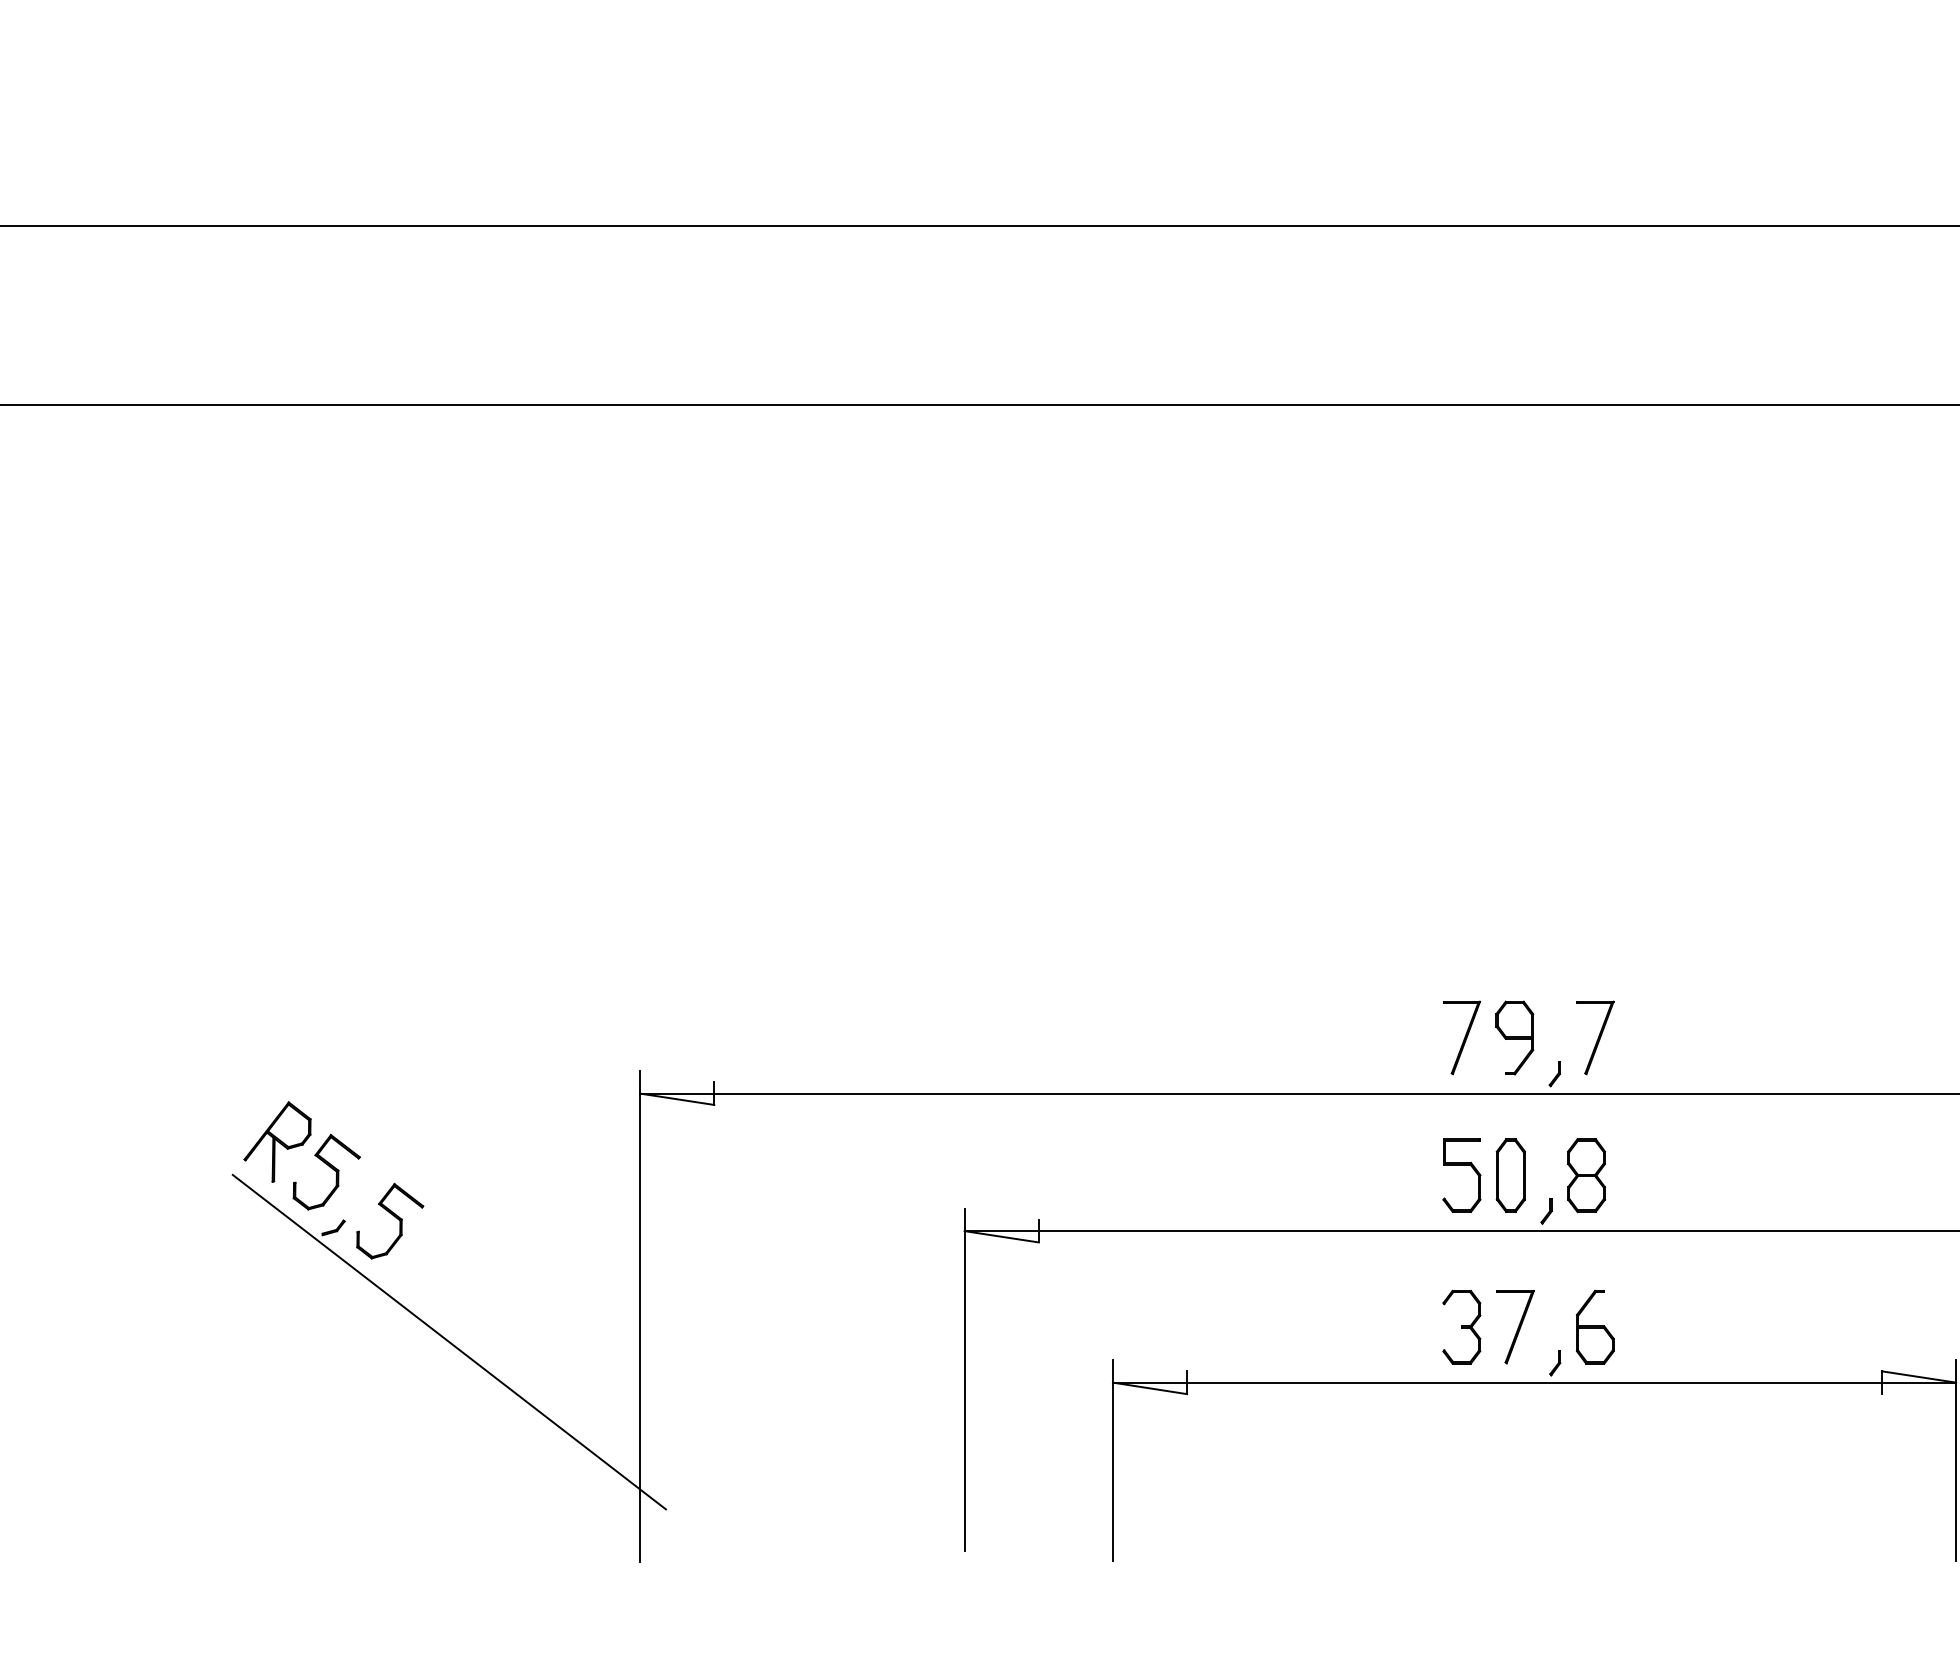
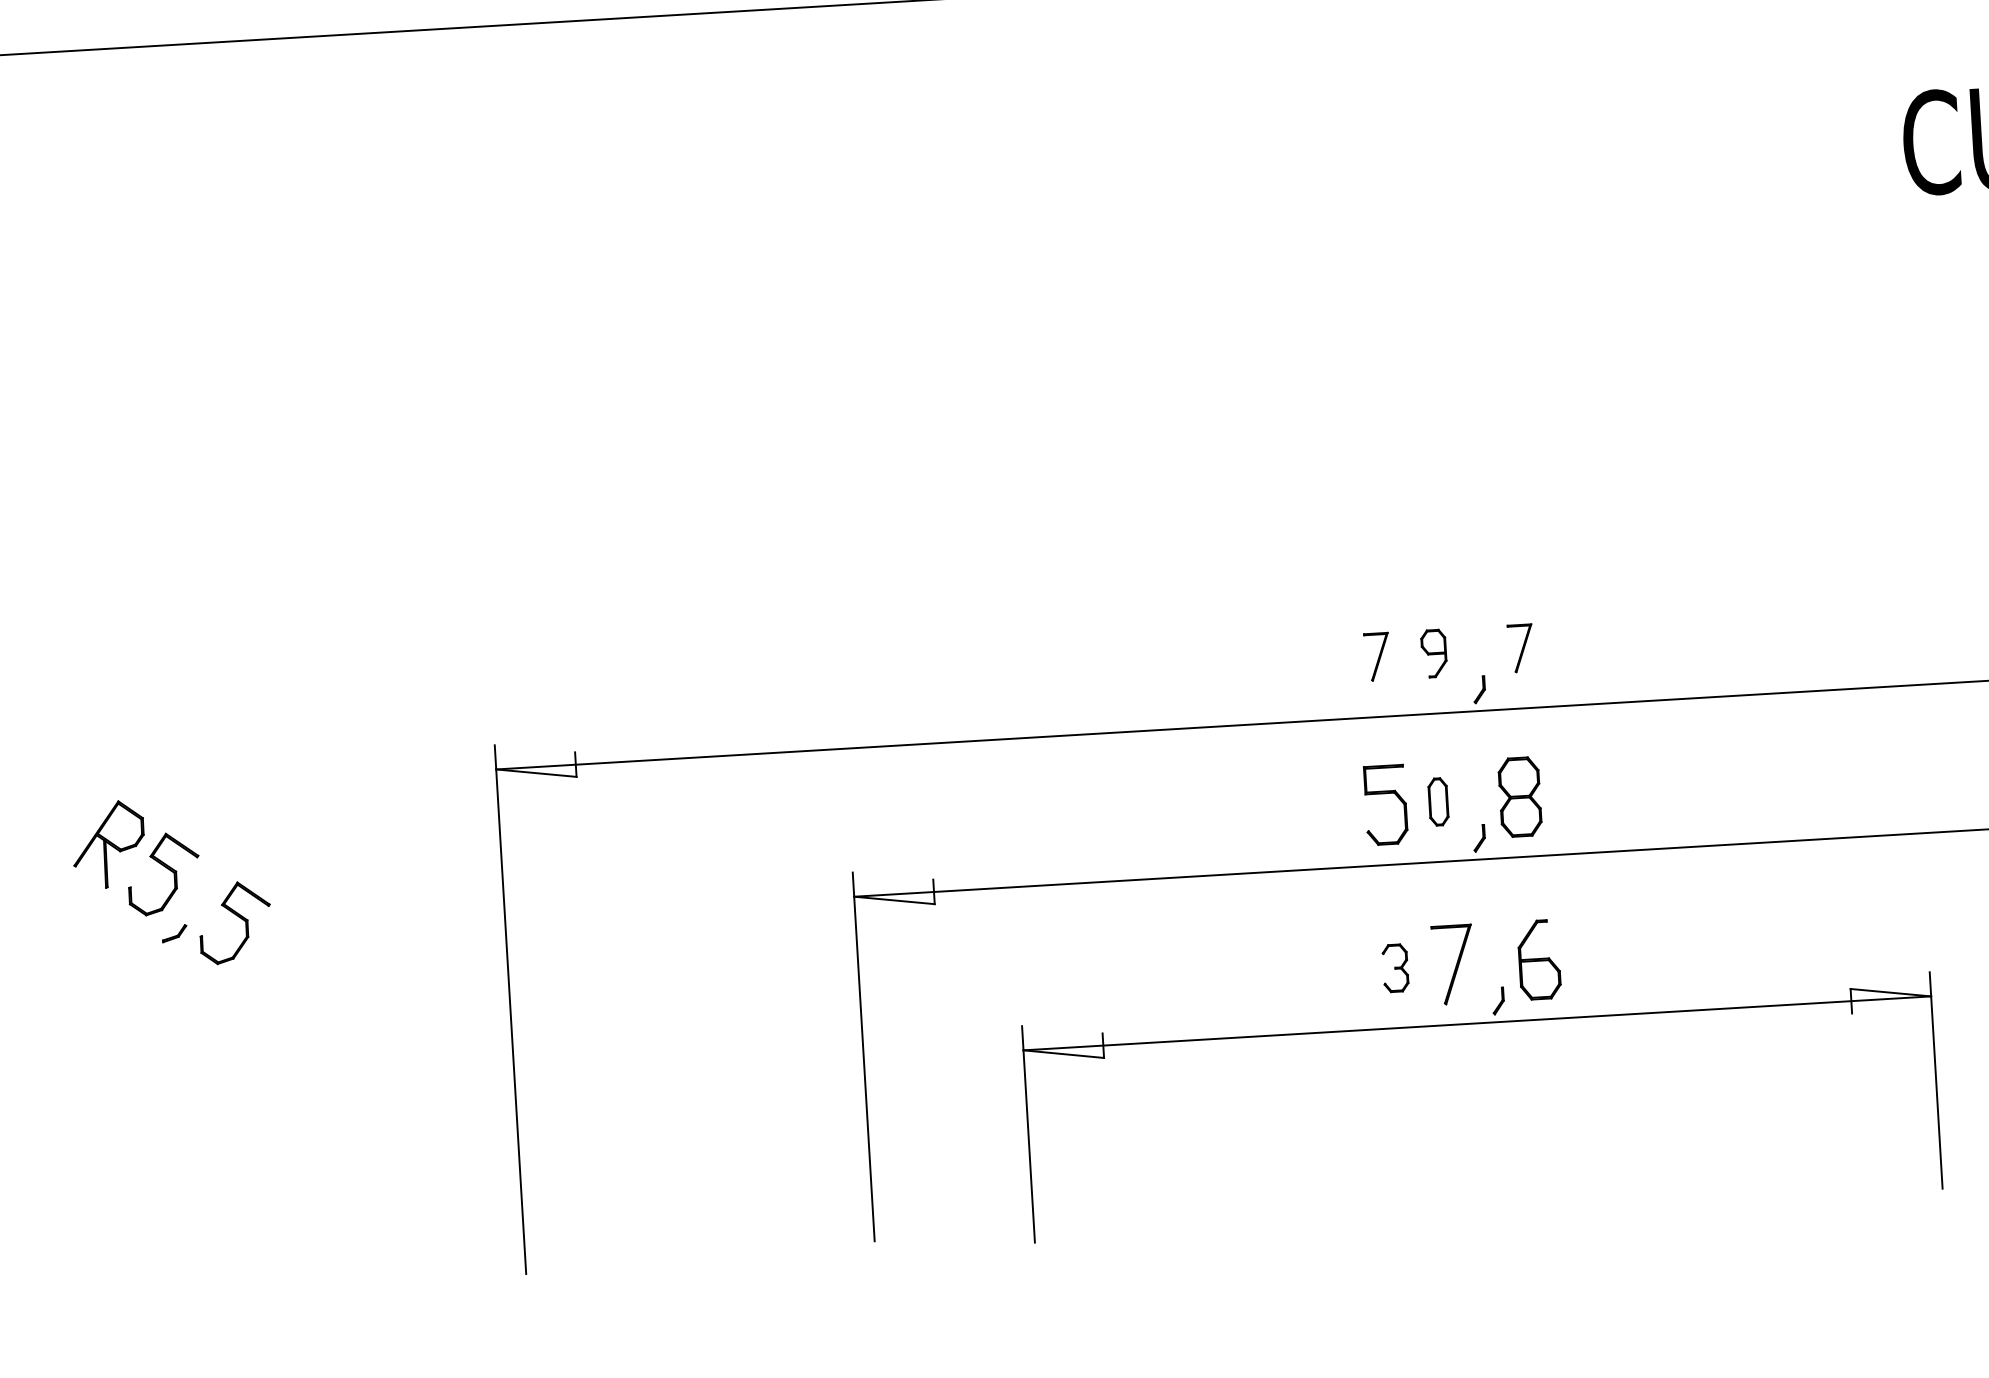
part: (1462, 1037) -> (1377, 656), size x0.6
part: (1514, 1037) -> (1433, 653), size x0.6
part: (1595, 1037) -> (1520, 647), size x0.6
part: (1510, 1175) -> (1438, 801), size x0.6
part: (1461, 1326) -> (1395, 967), size x0.6
line: (448, 1341) -> (305, 1048), removed

